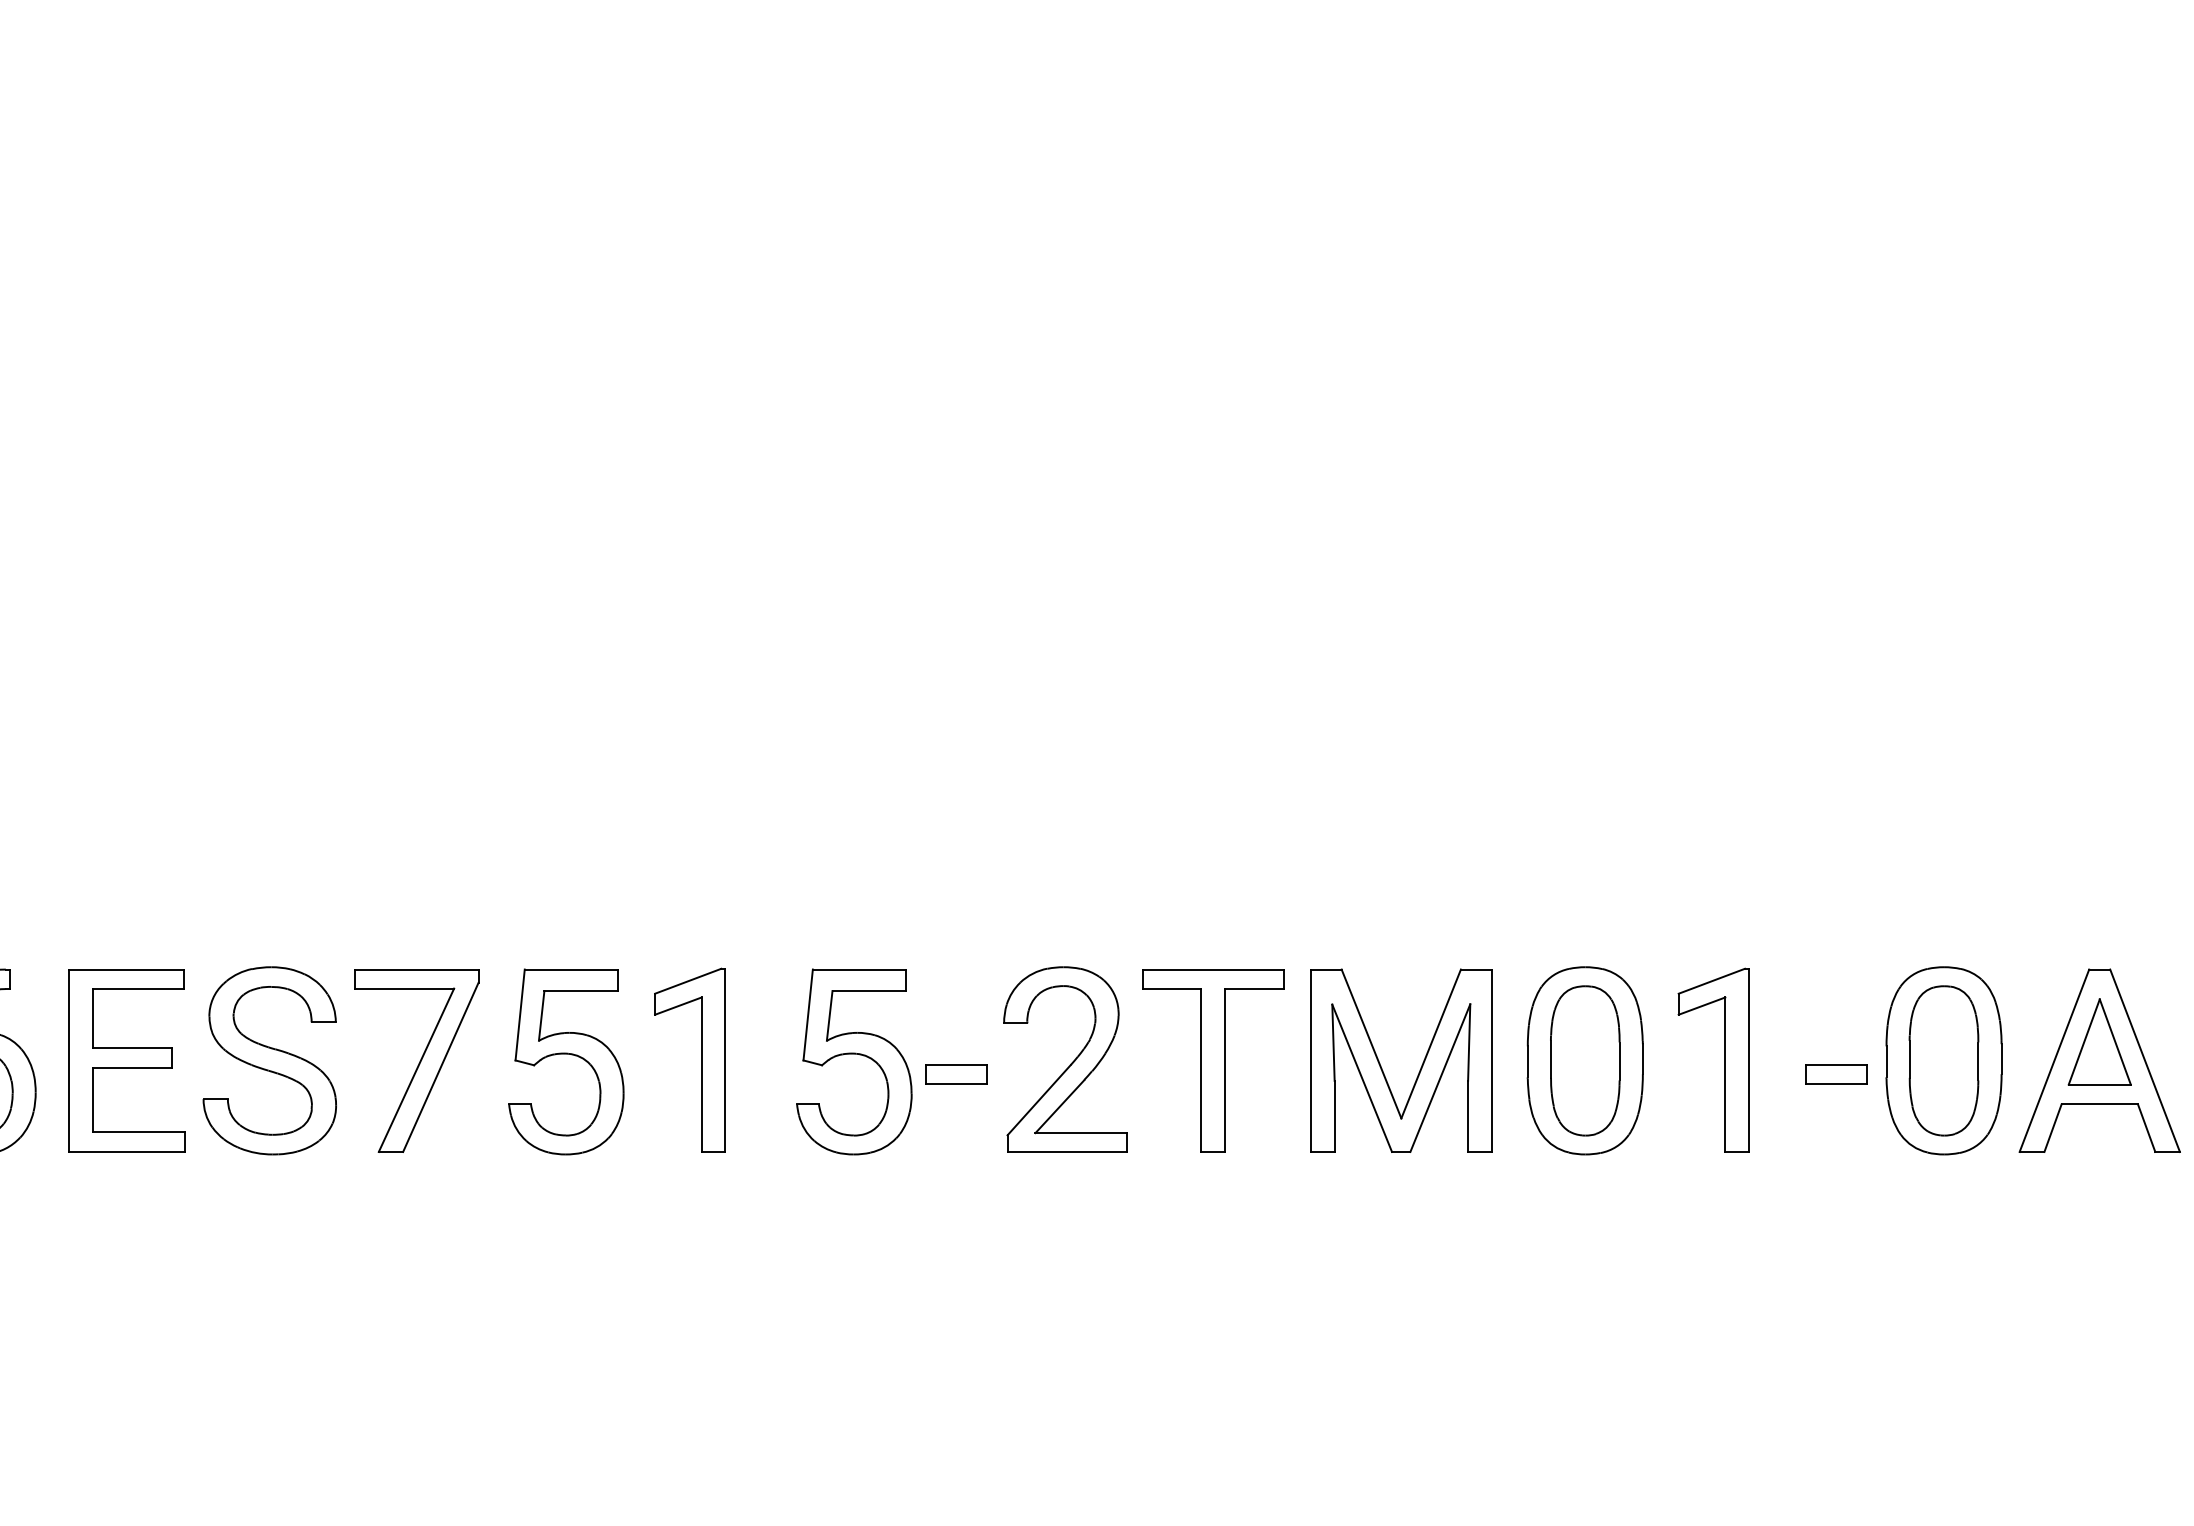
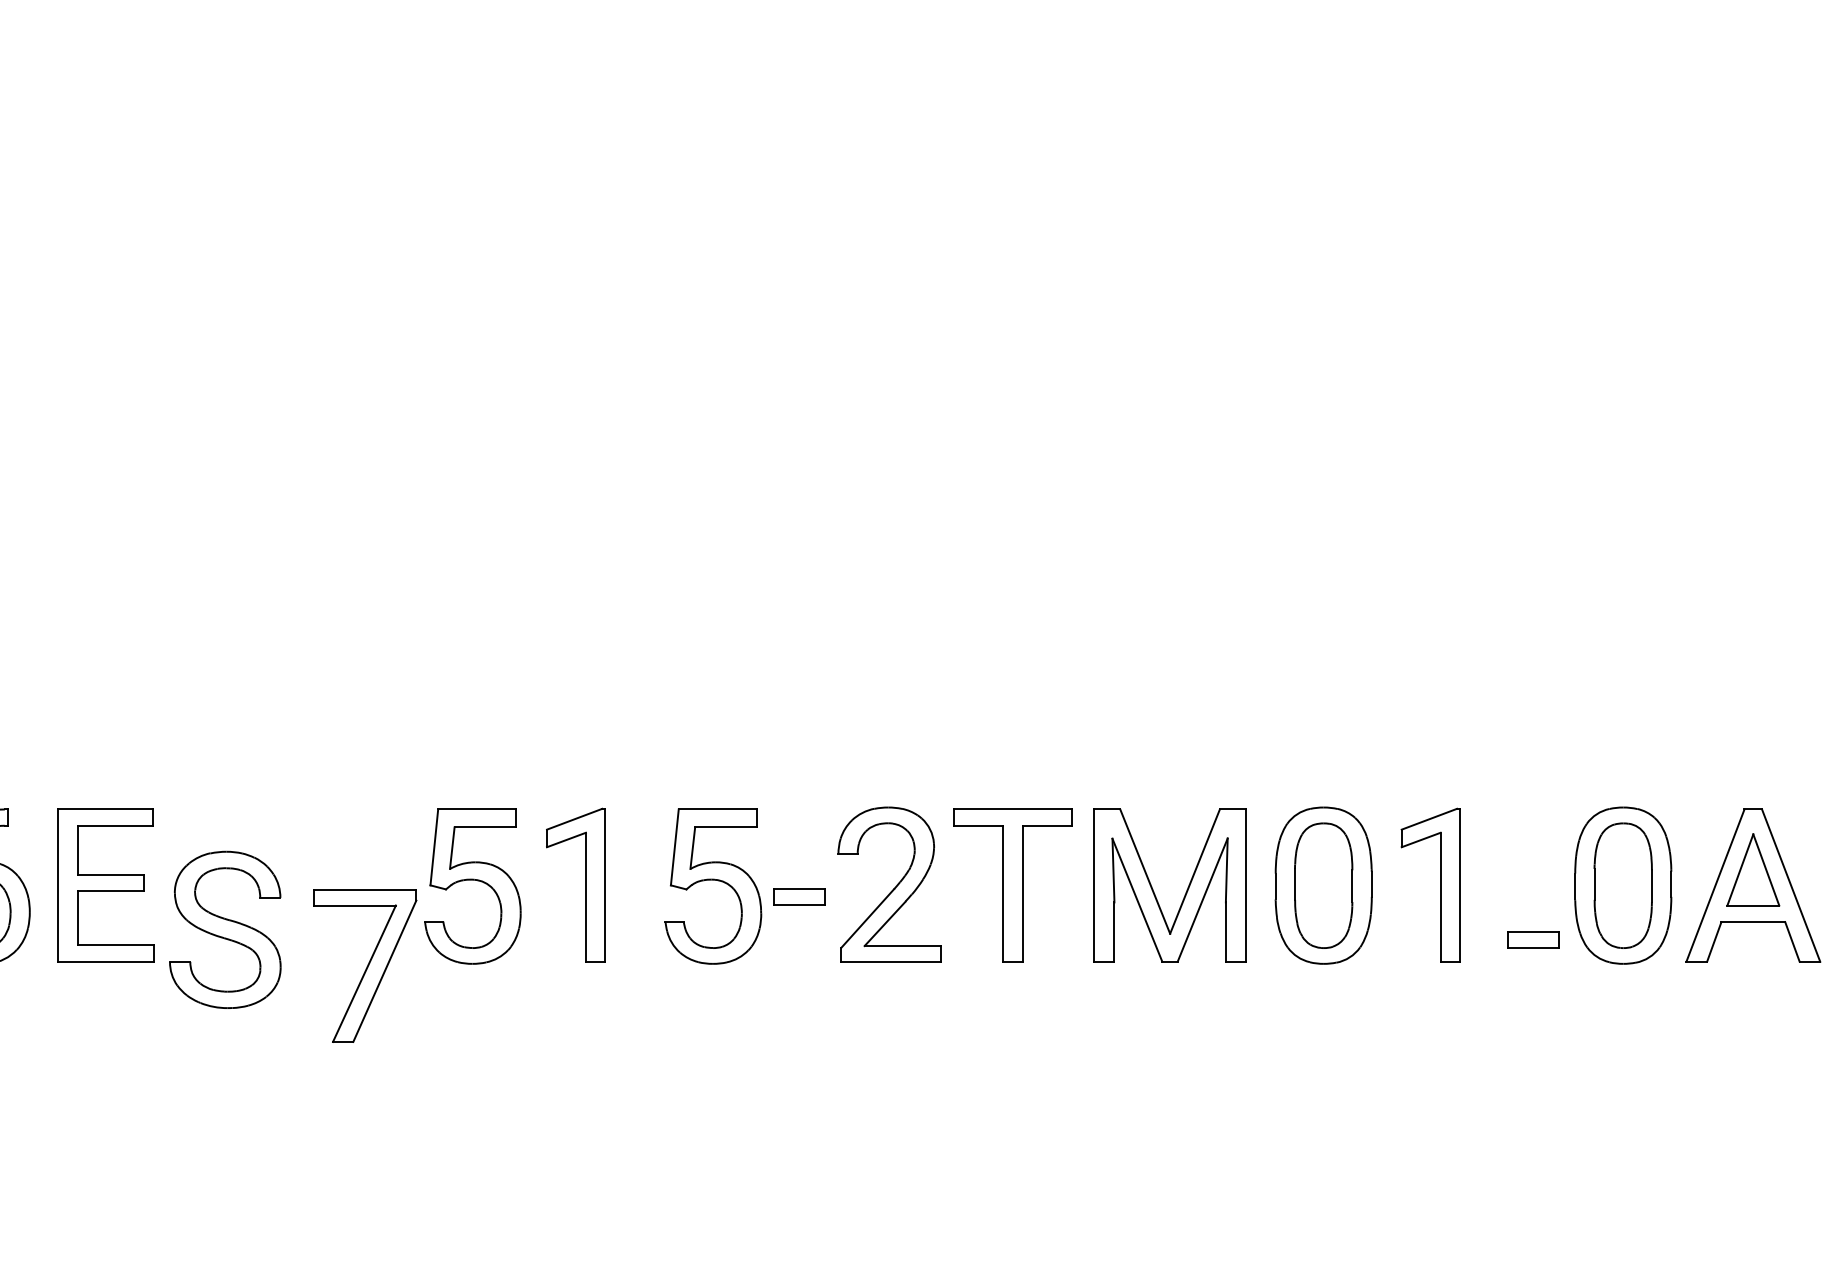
part: (269, 1060) -> (225, 929), moved
part: (416, 1060) -> (364, 965), moved
part: (1836, 1074) -> (1533, 939), moved

